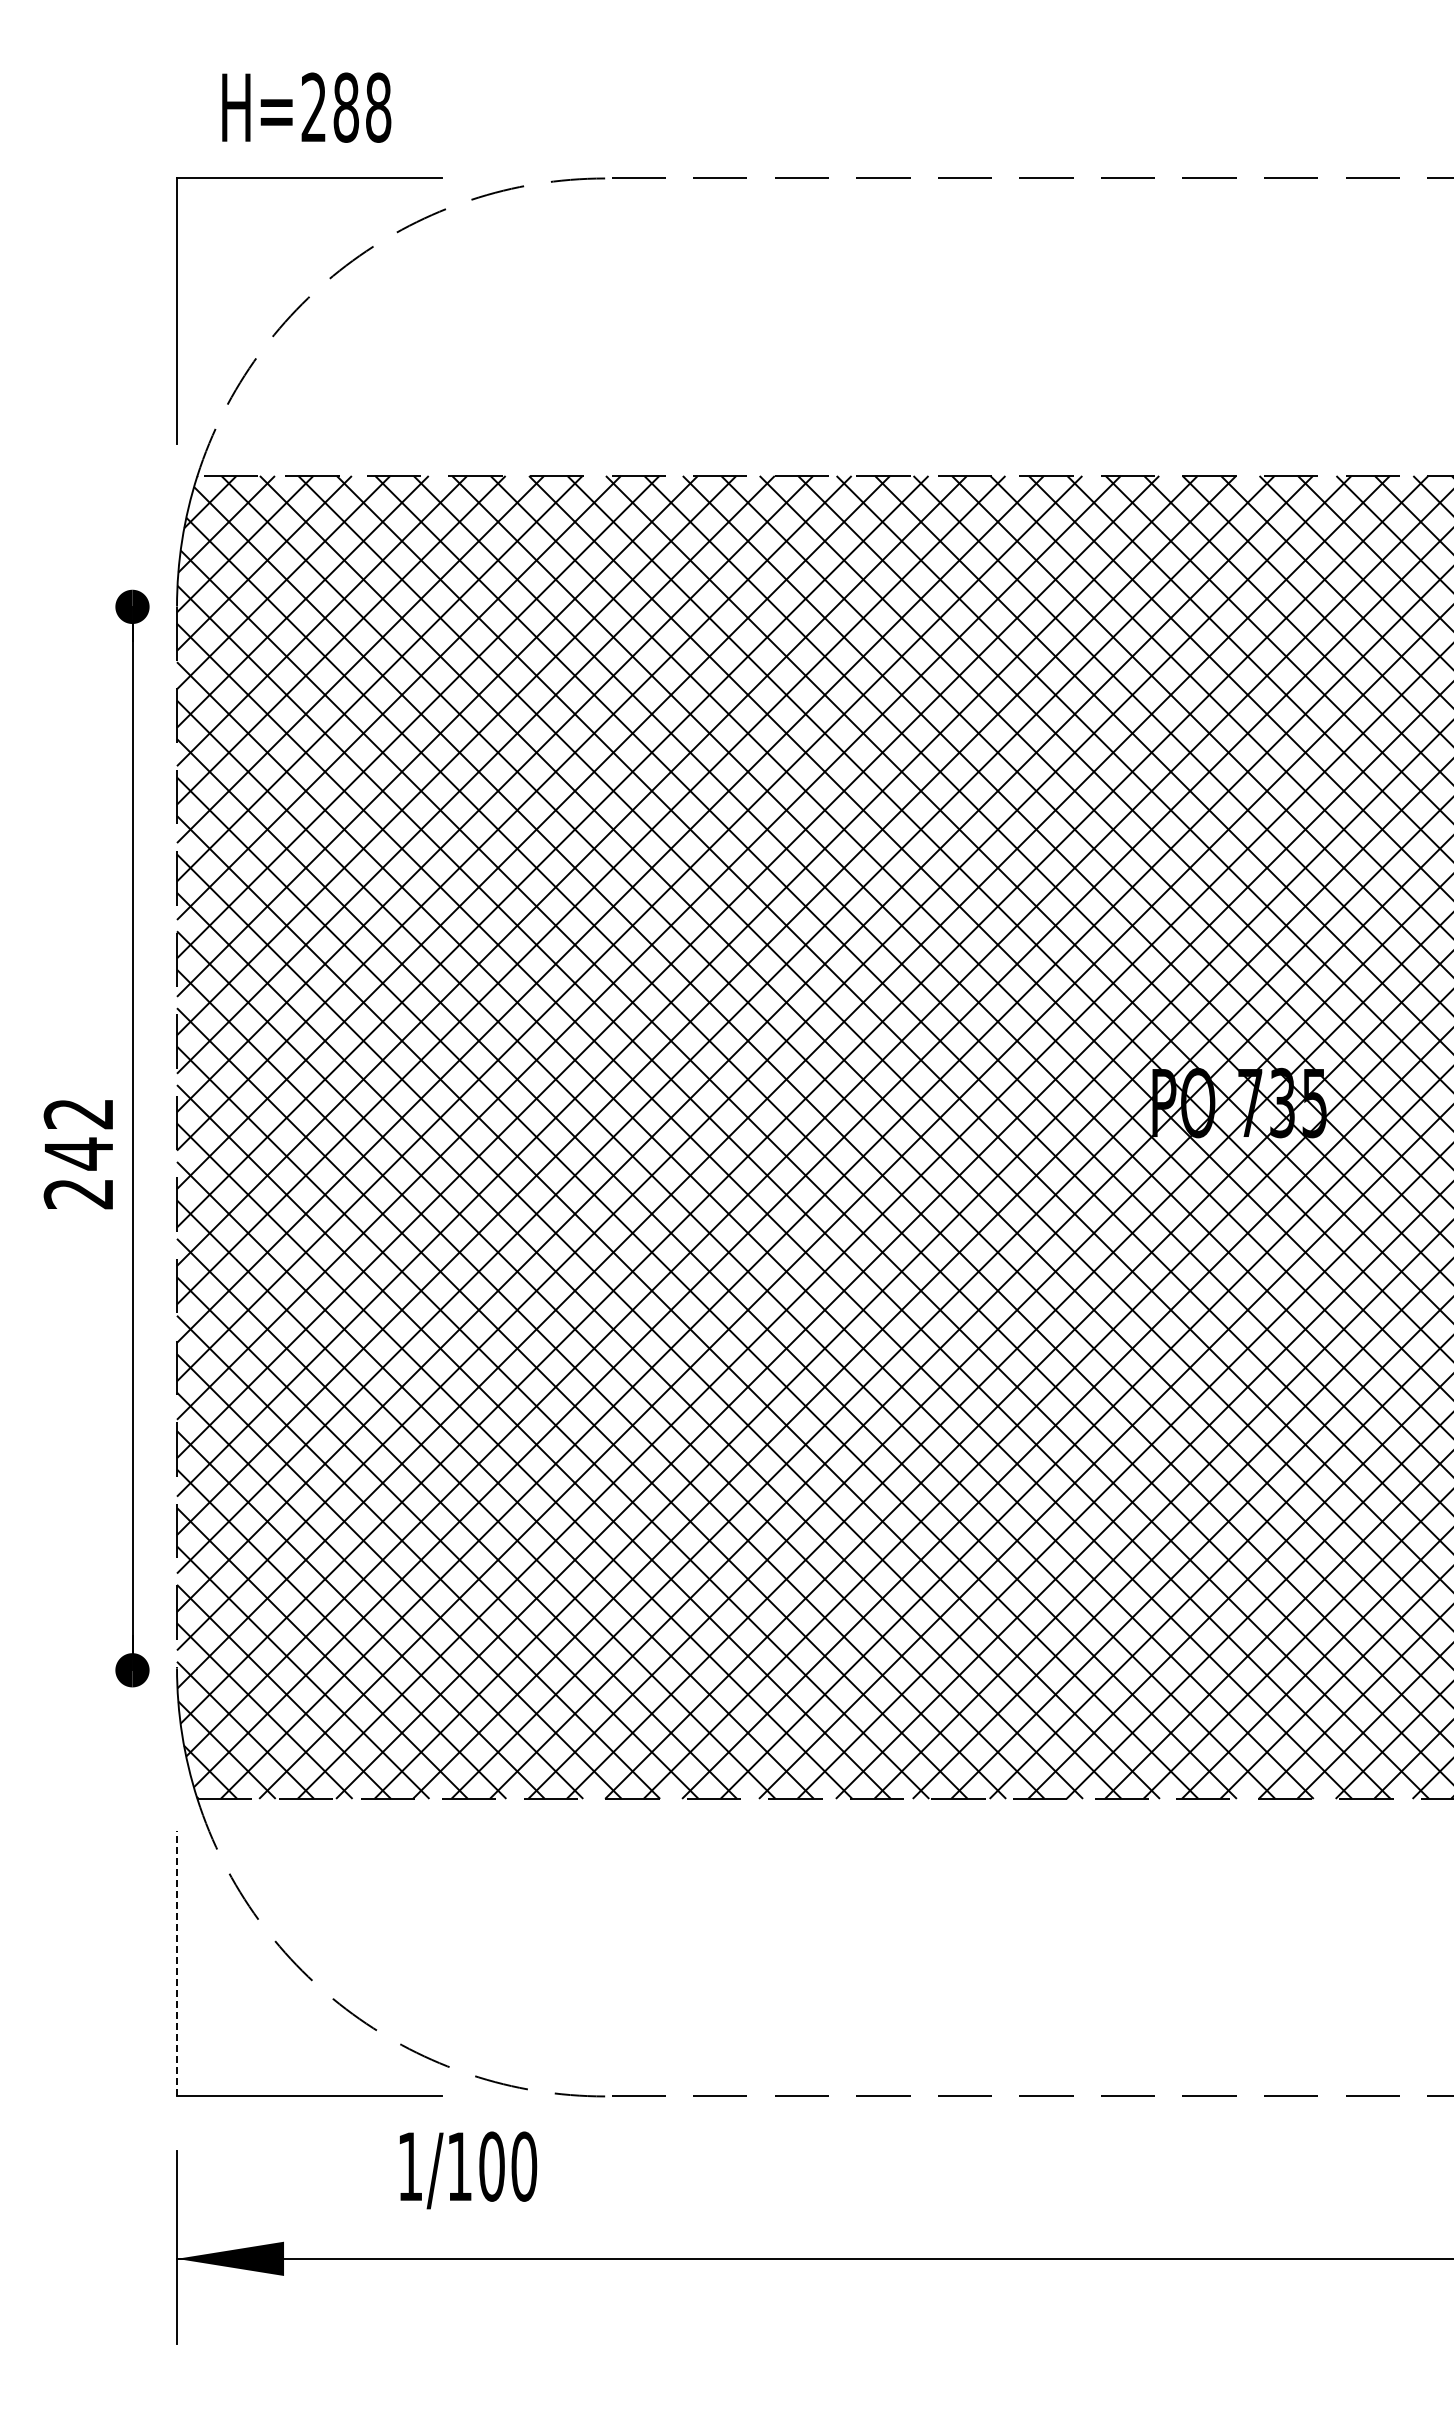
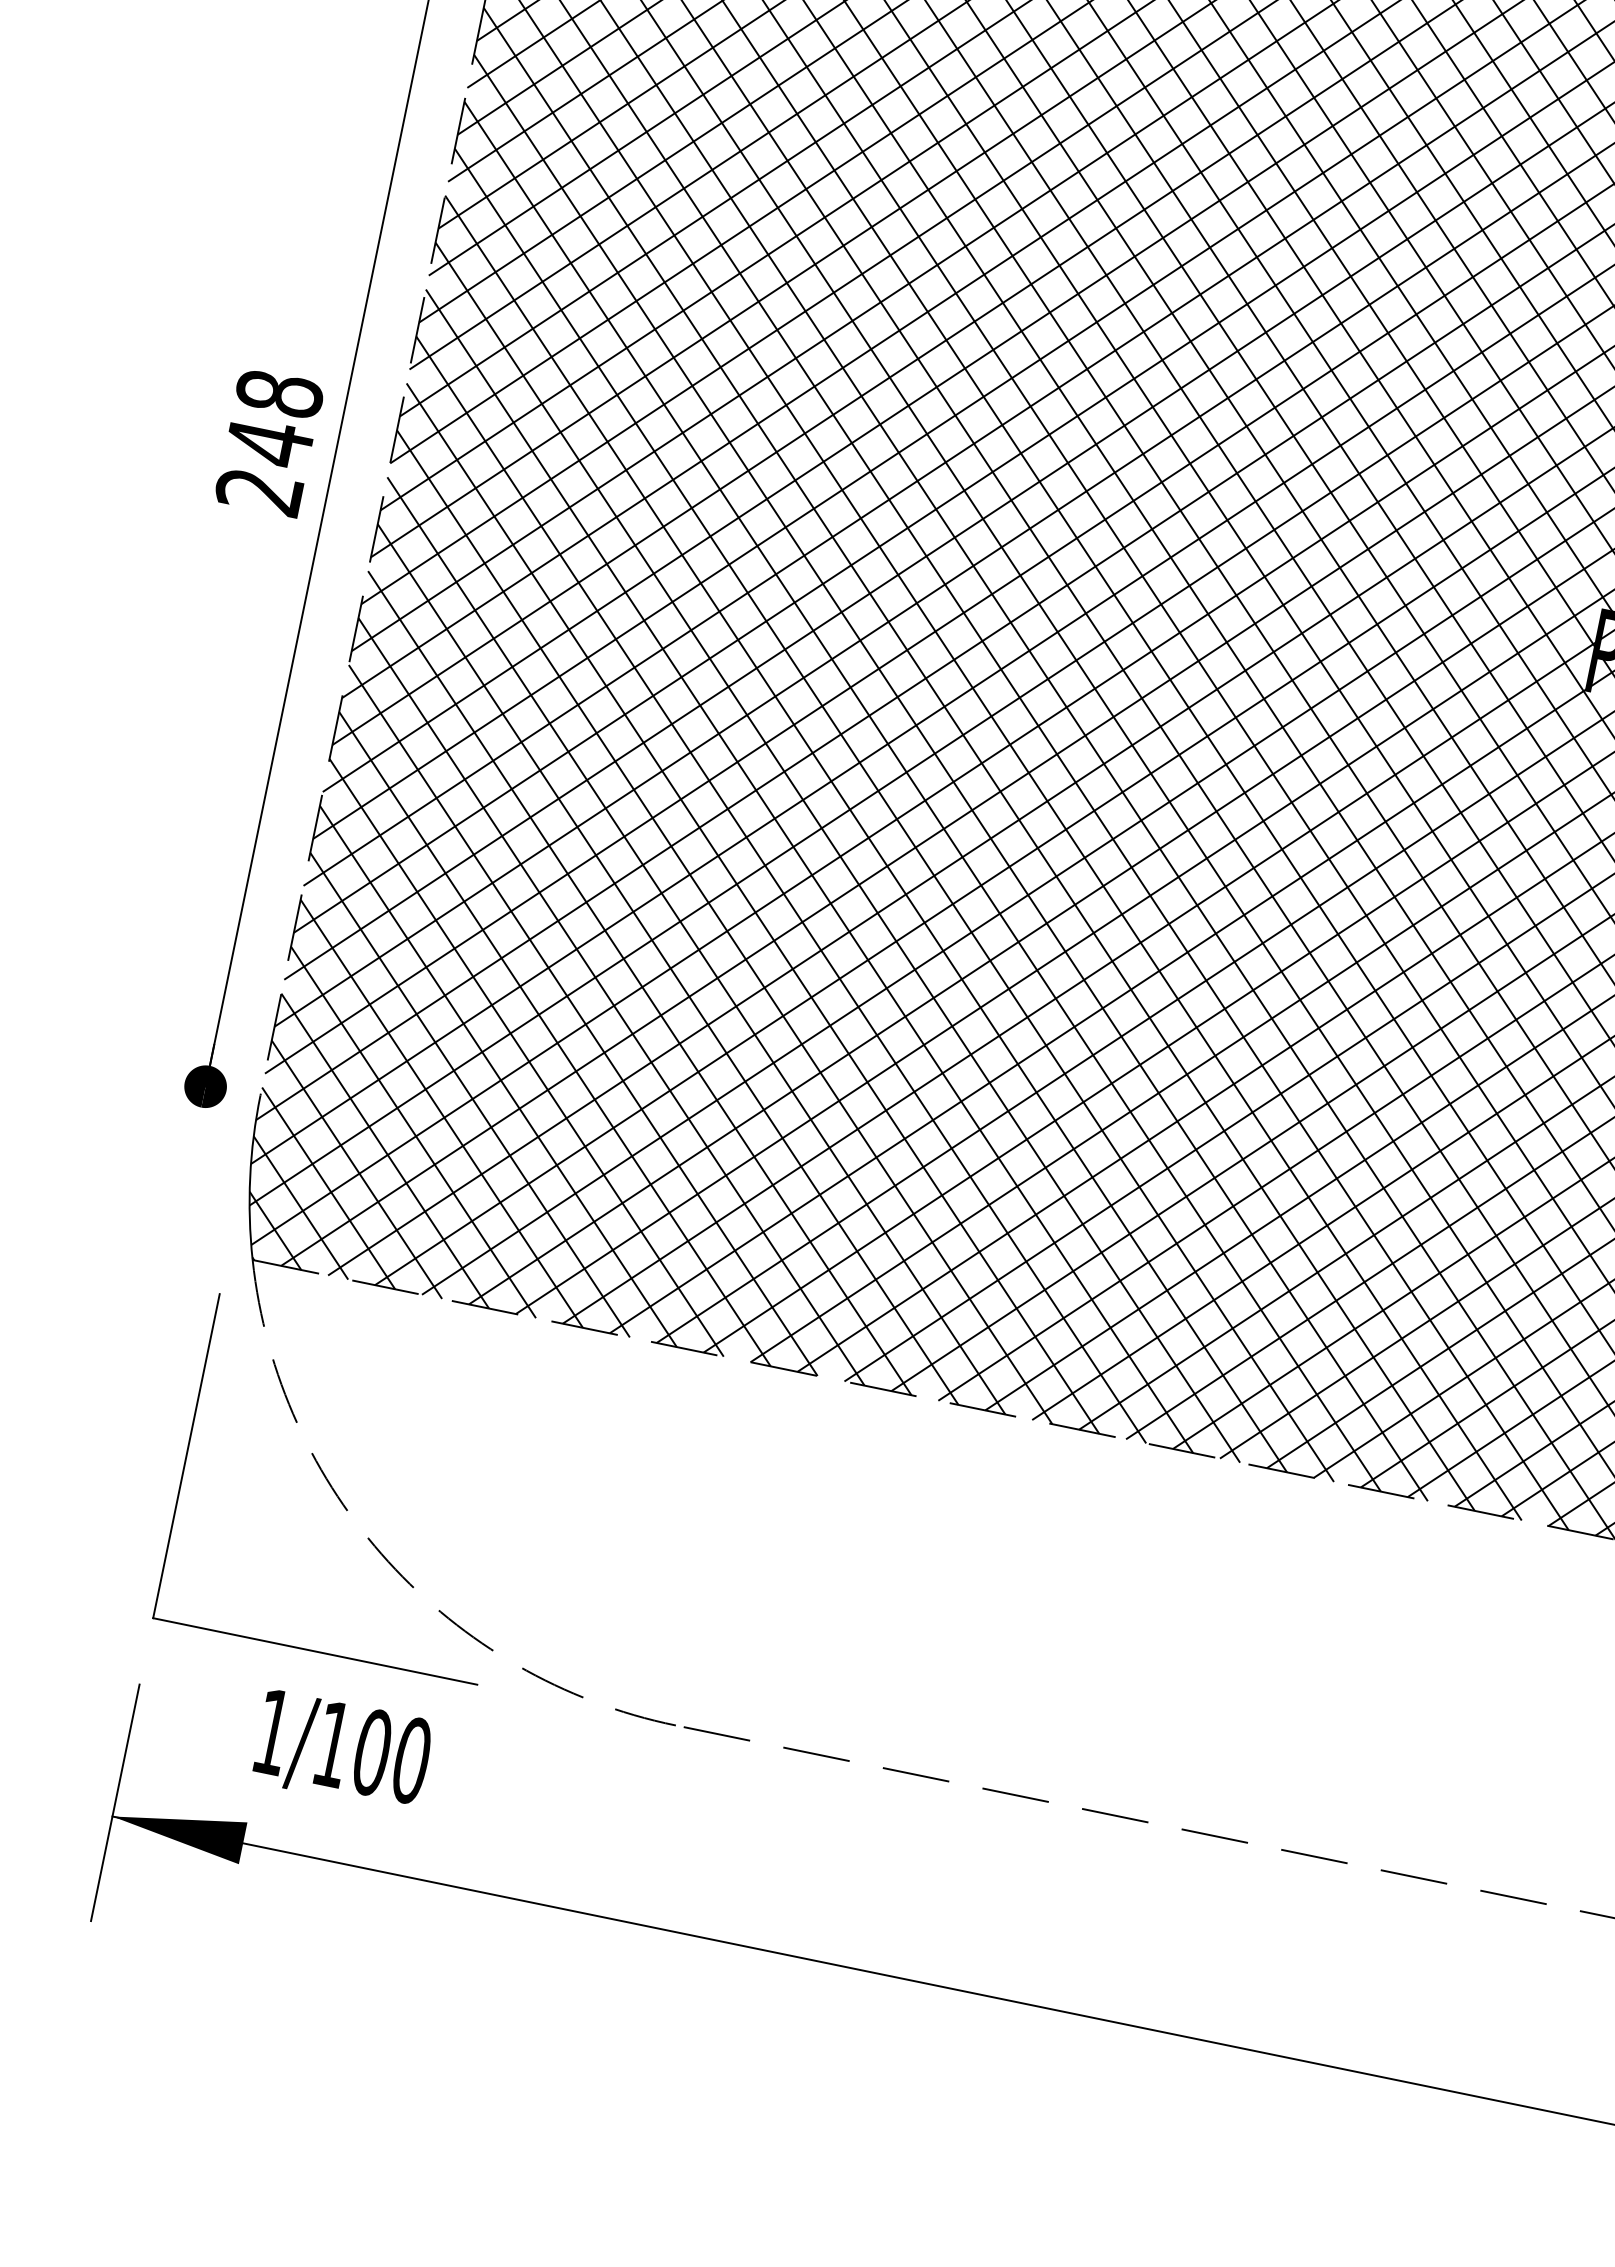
text: (78, 1113) -> (279, 393), 242 -> 248
line: (177, 1963) -> (187, 1456), dashed -> solid
text: (468, 2170) -> (342, 1751), moved

